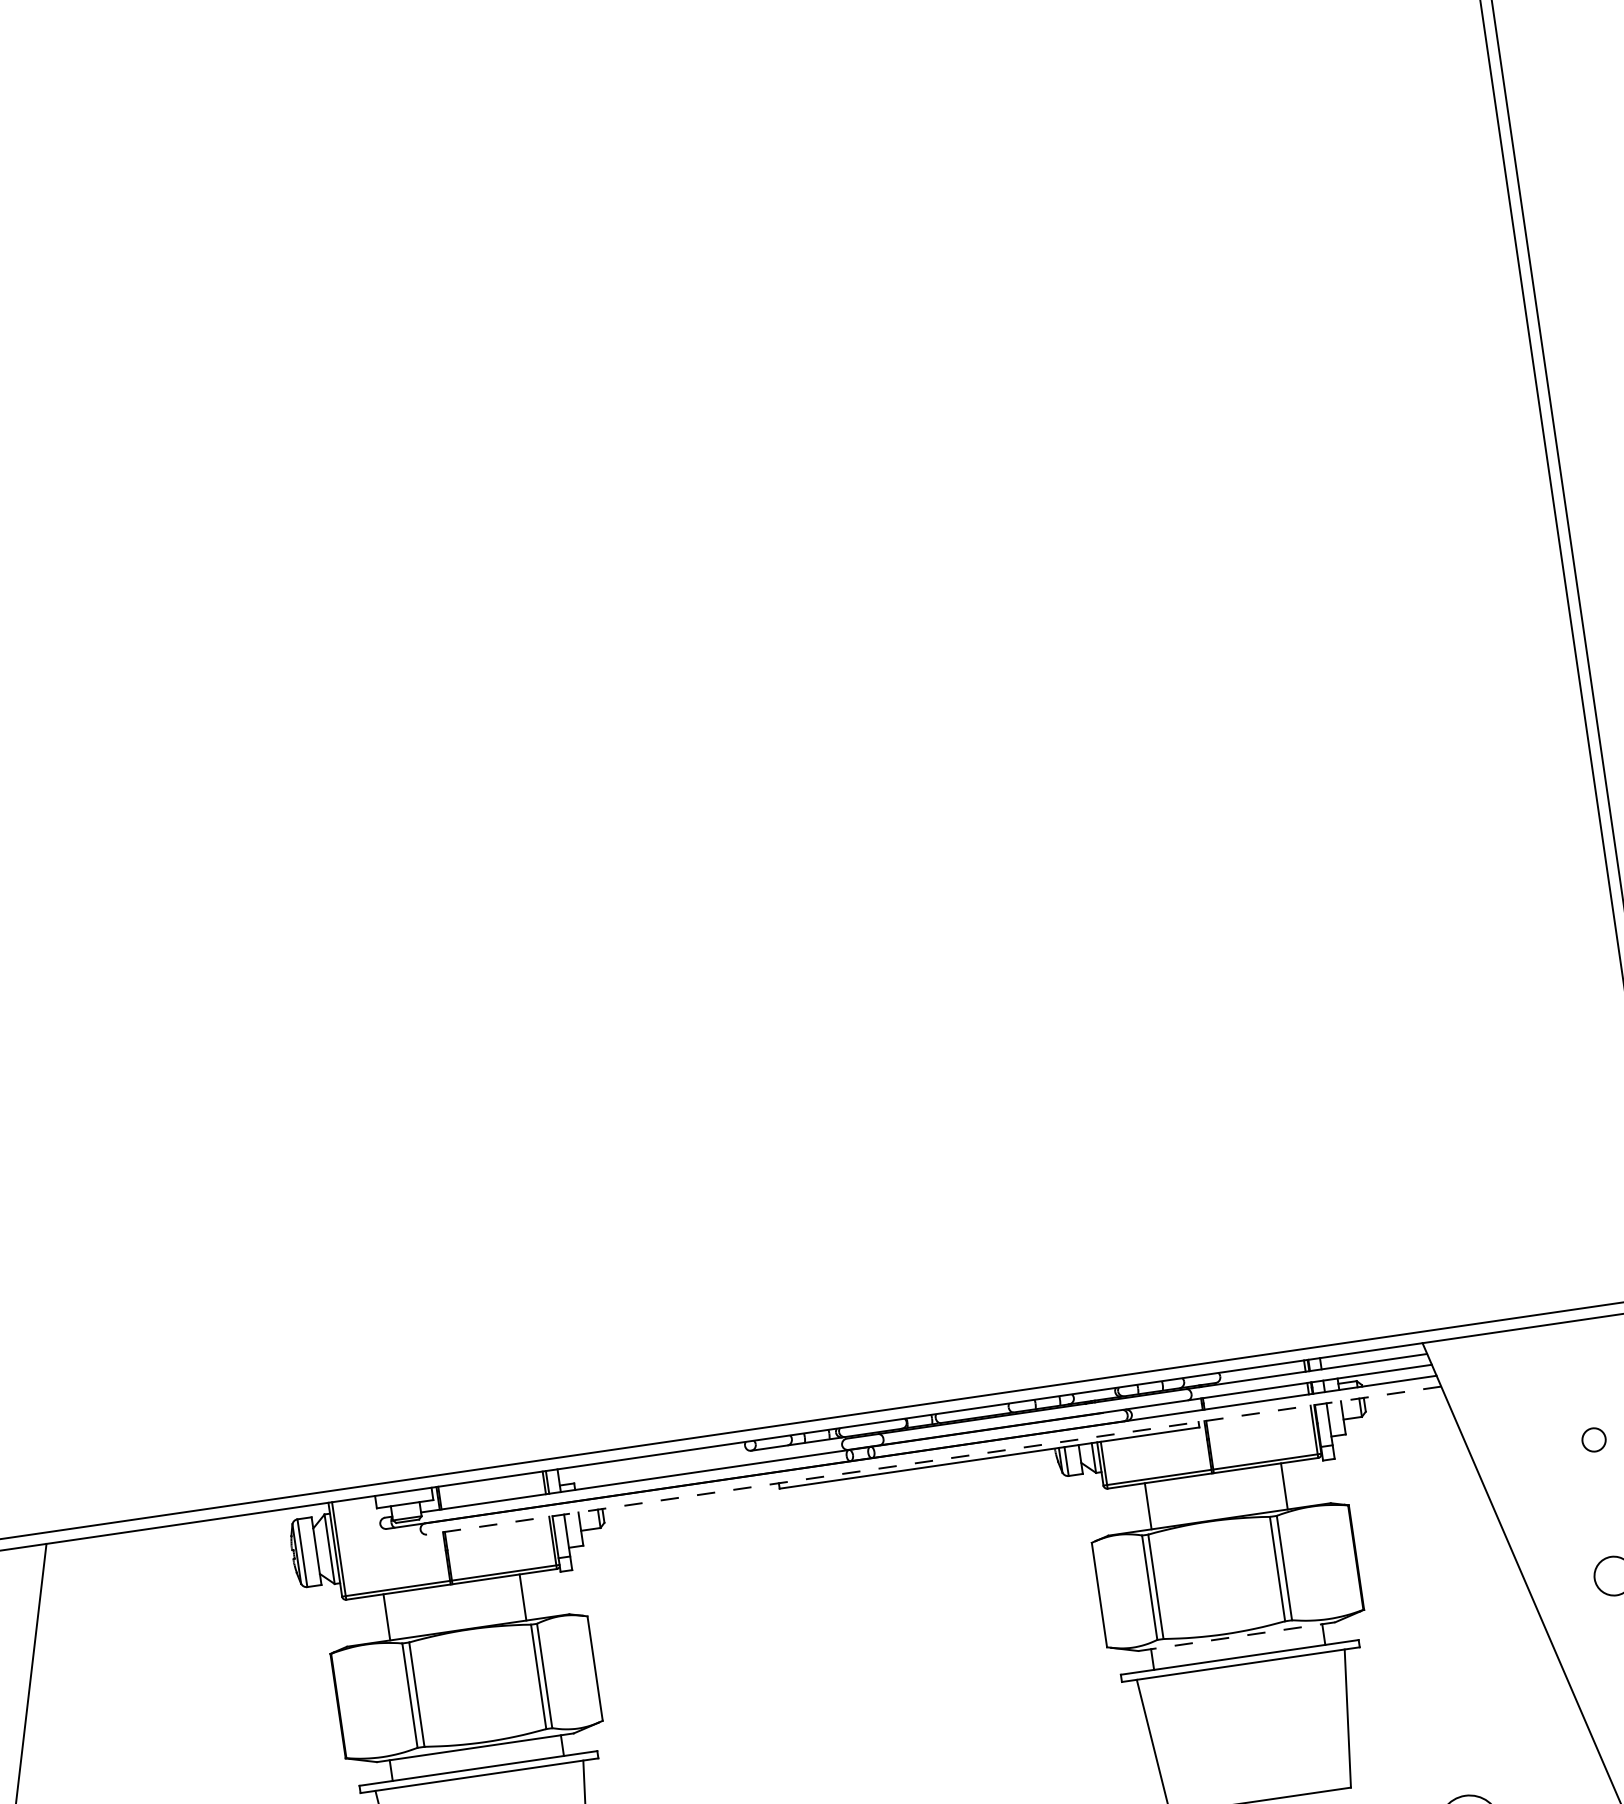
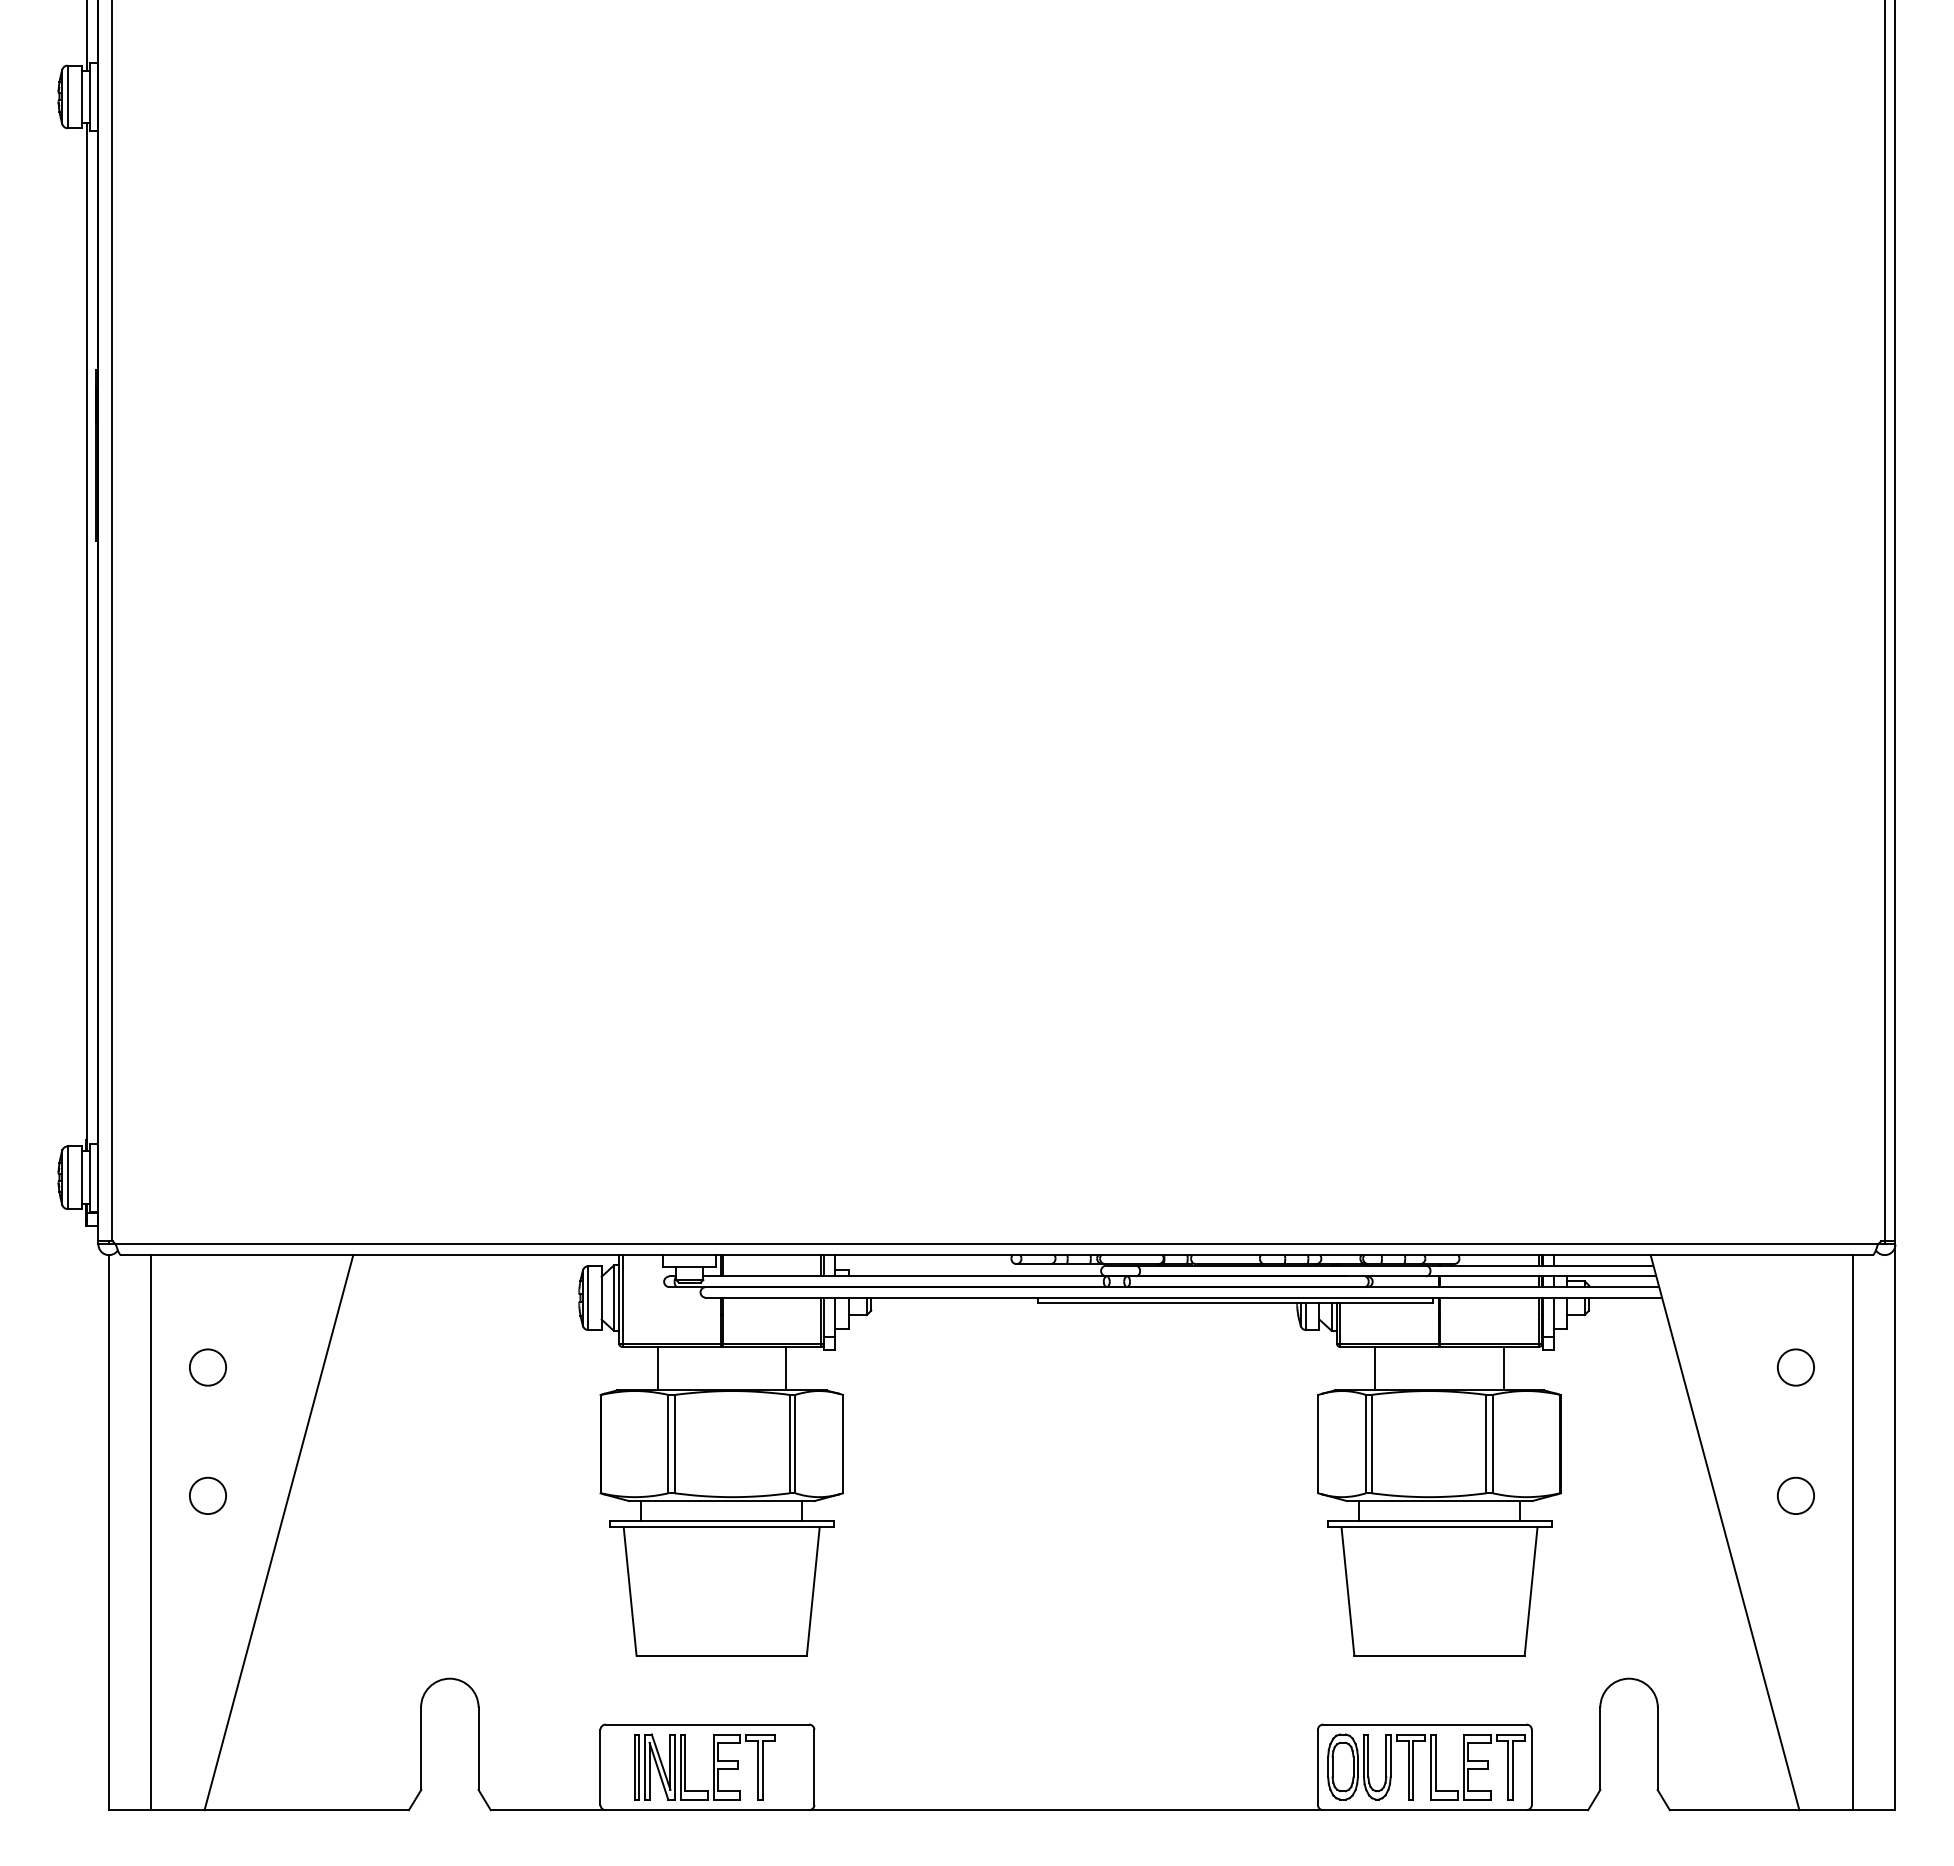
circle: (1593, 1439) -> (1795, 1367), size x1.67
line: (933, 1460) -> (1183, 1297), dashed -> solid
line: (1236, 1637) -> (1439, 1501), dashed -> solid

